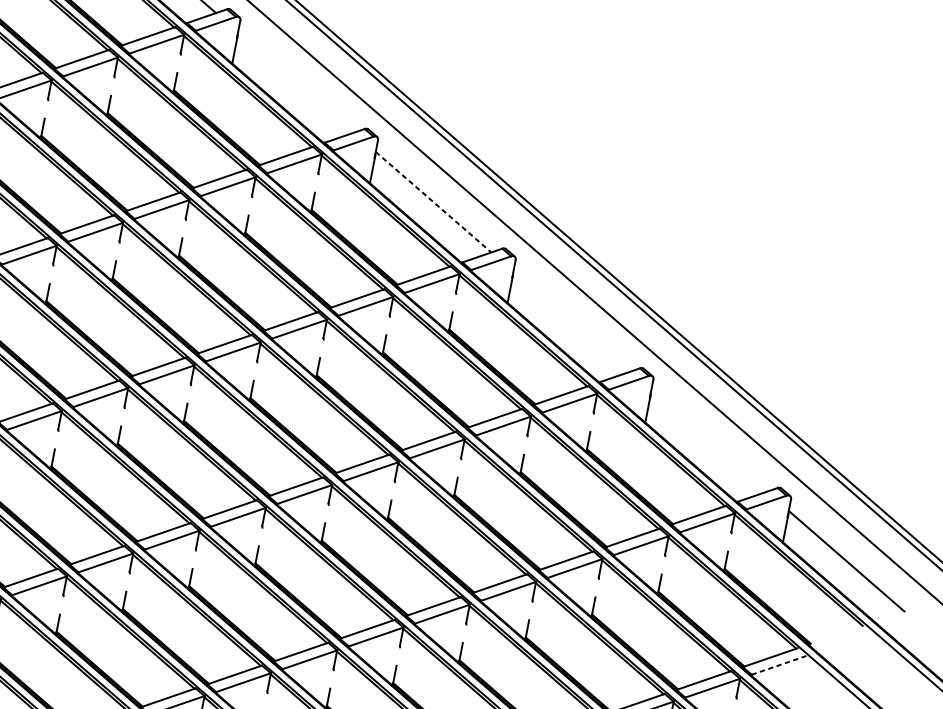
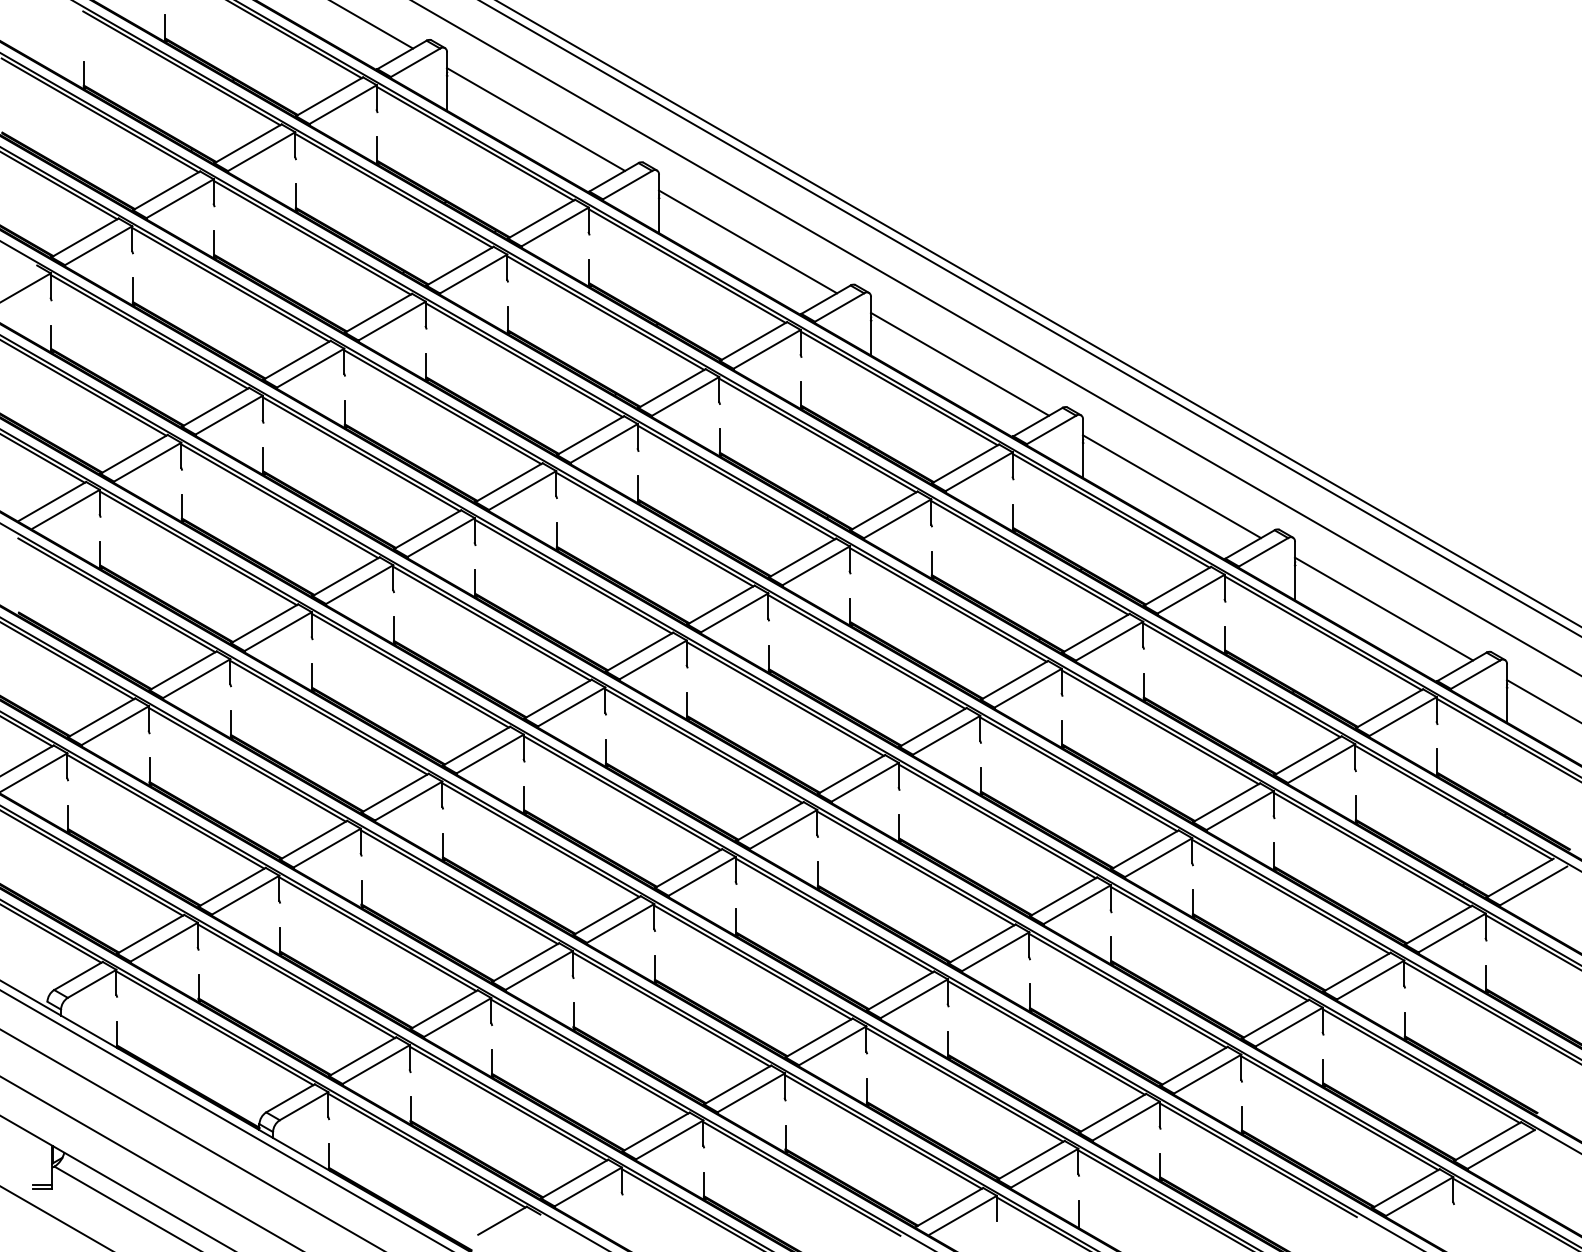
line: (296, 82) -> (748, 241), added
line: (433, 202) -> (960, 364), dashed -> solid
line: (571, 321) -> (1172, 486), added
line: (708, 441) -> (1383, 608), added
line: (778, 665) -> (1533, 885), dashed -> solid

